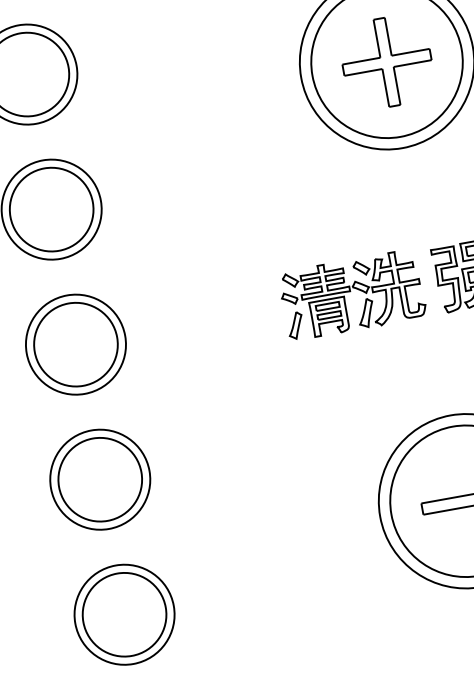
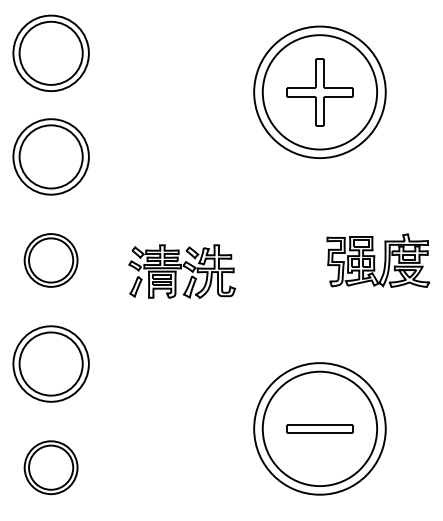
part: (352, 294) -> (182, 271), moved
part: (75, 344) -> (50, 260), size x0.7
part: (123, 614) -> (50, 467), size x0.7

